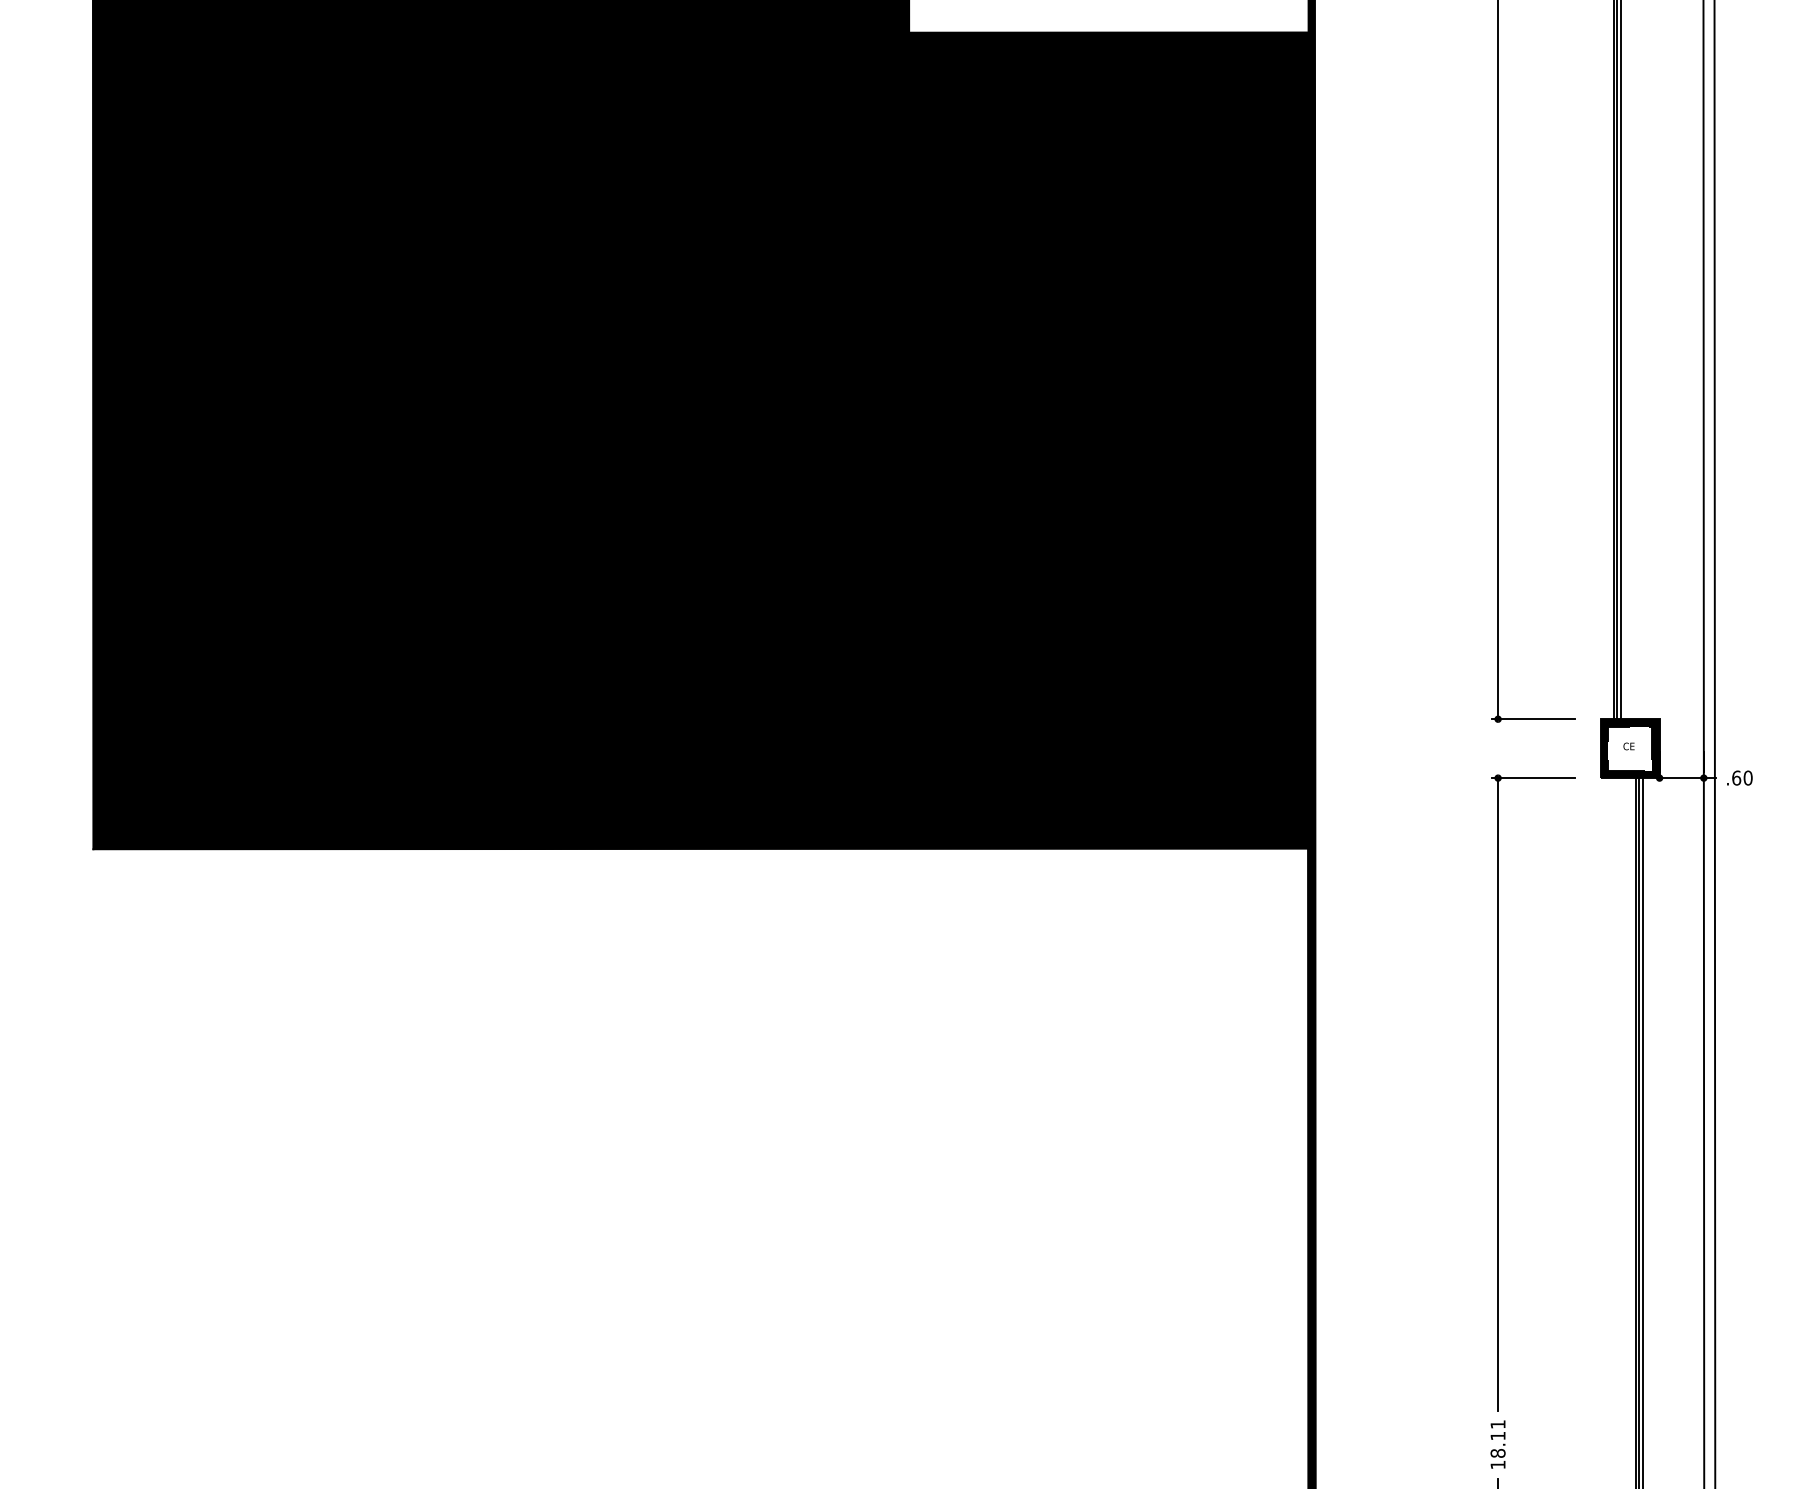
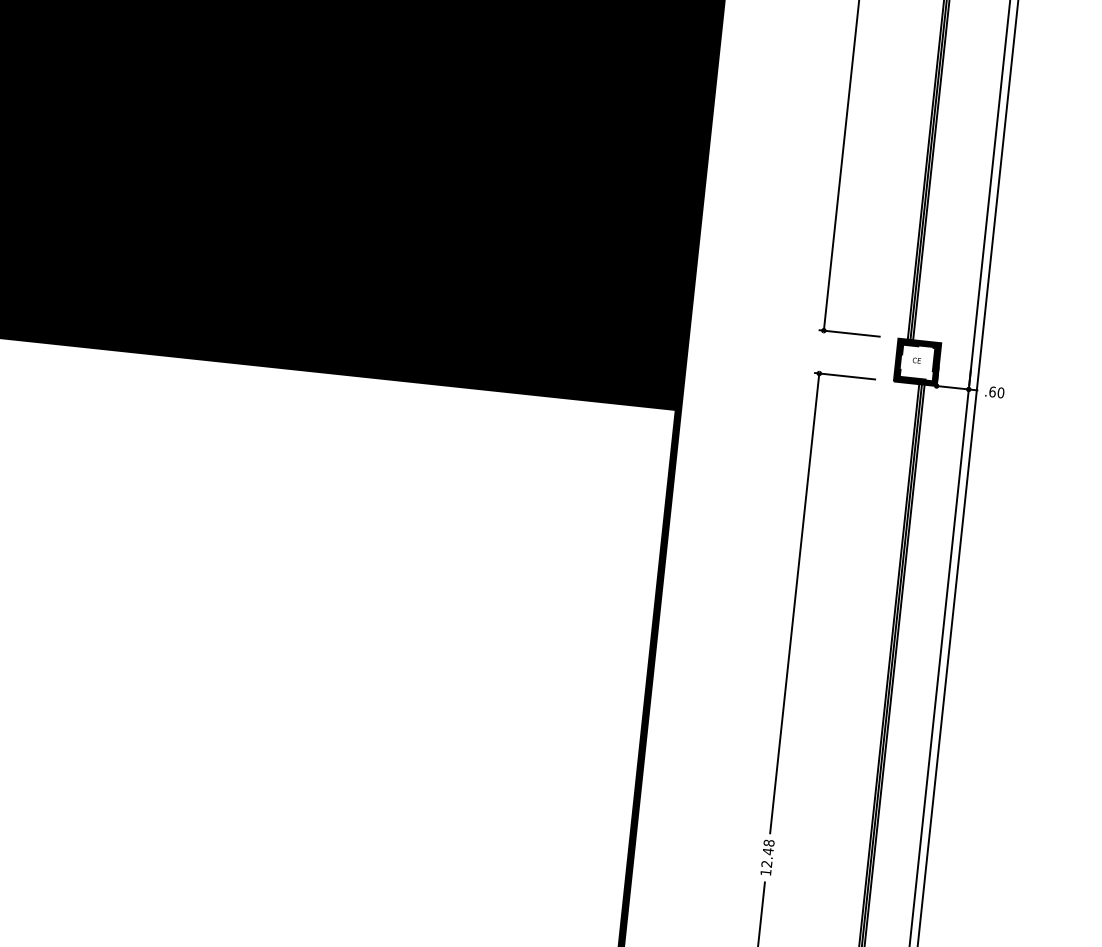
text: (1497, 1438) -> (767, 853), 18.11 -> 12.48

